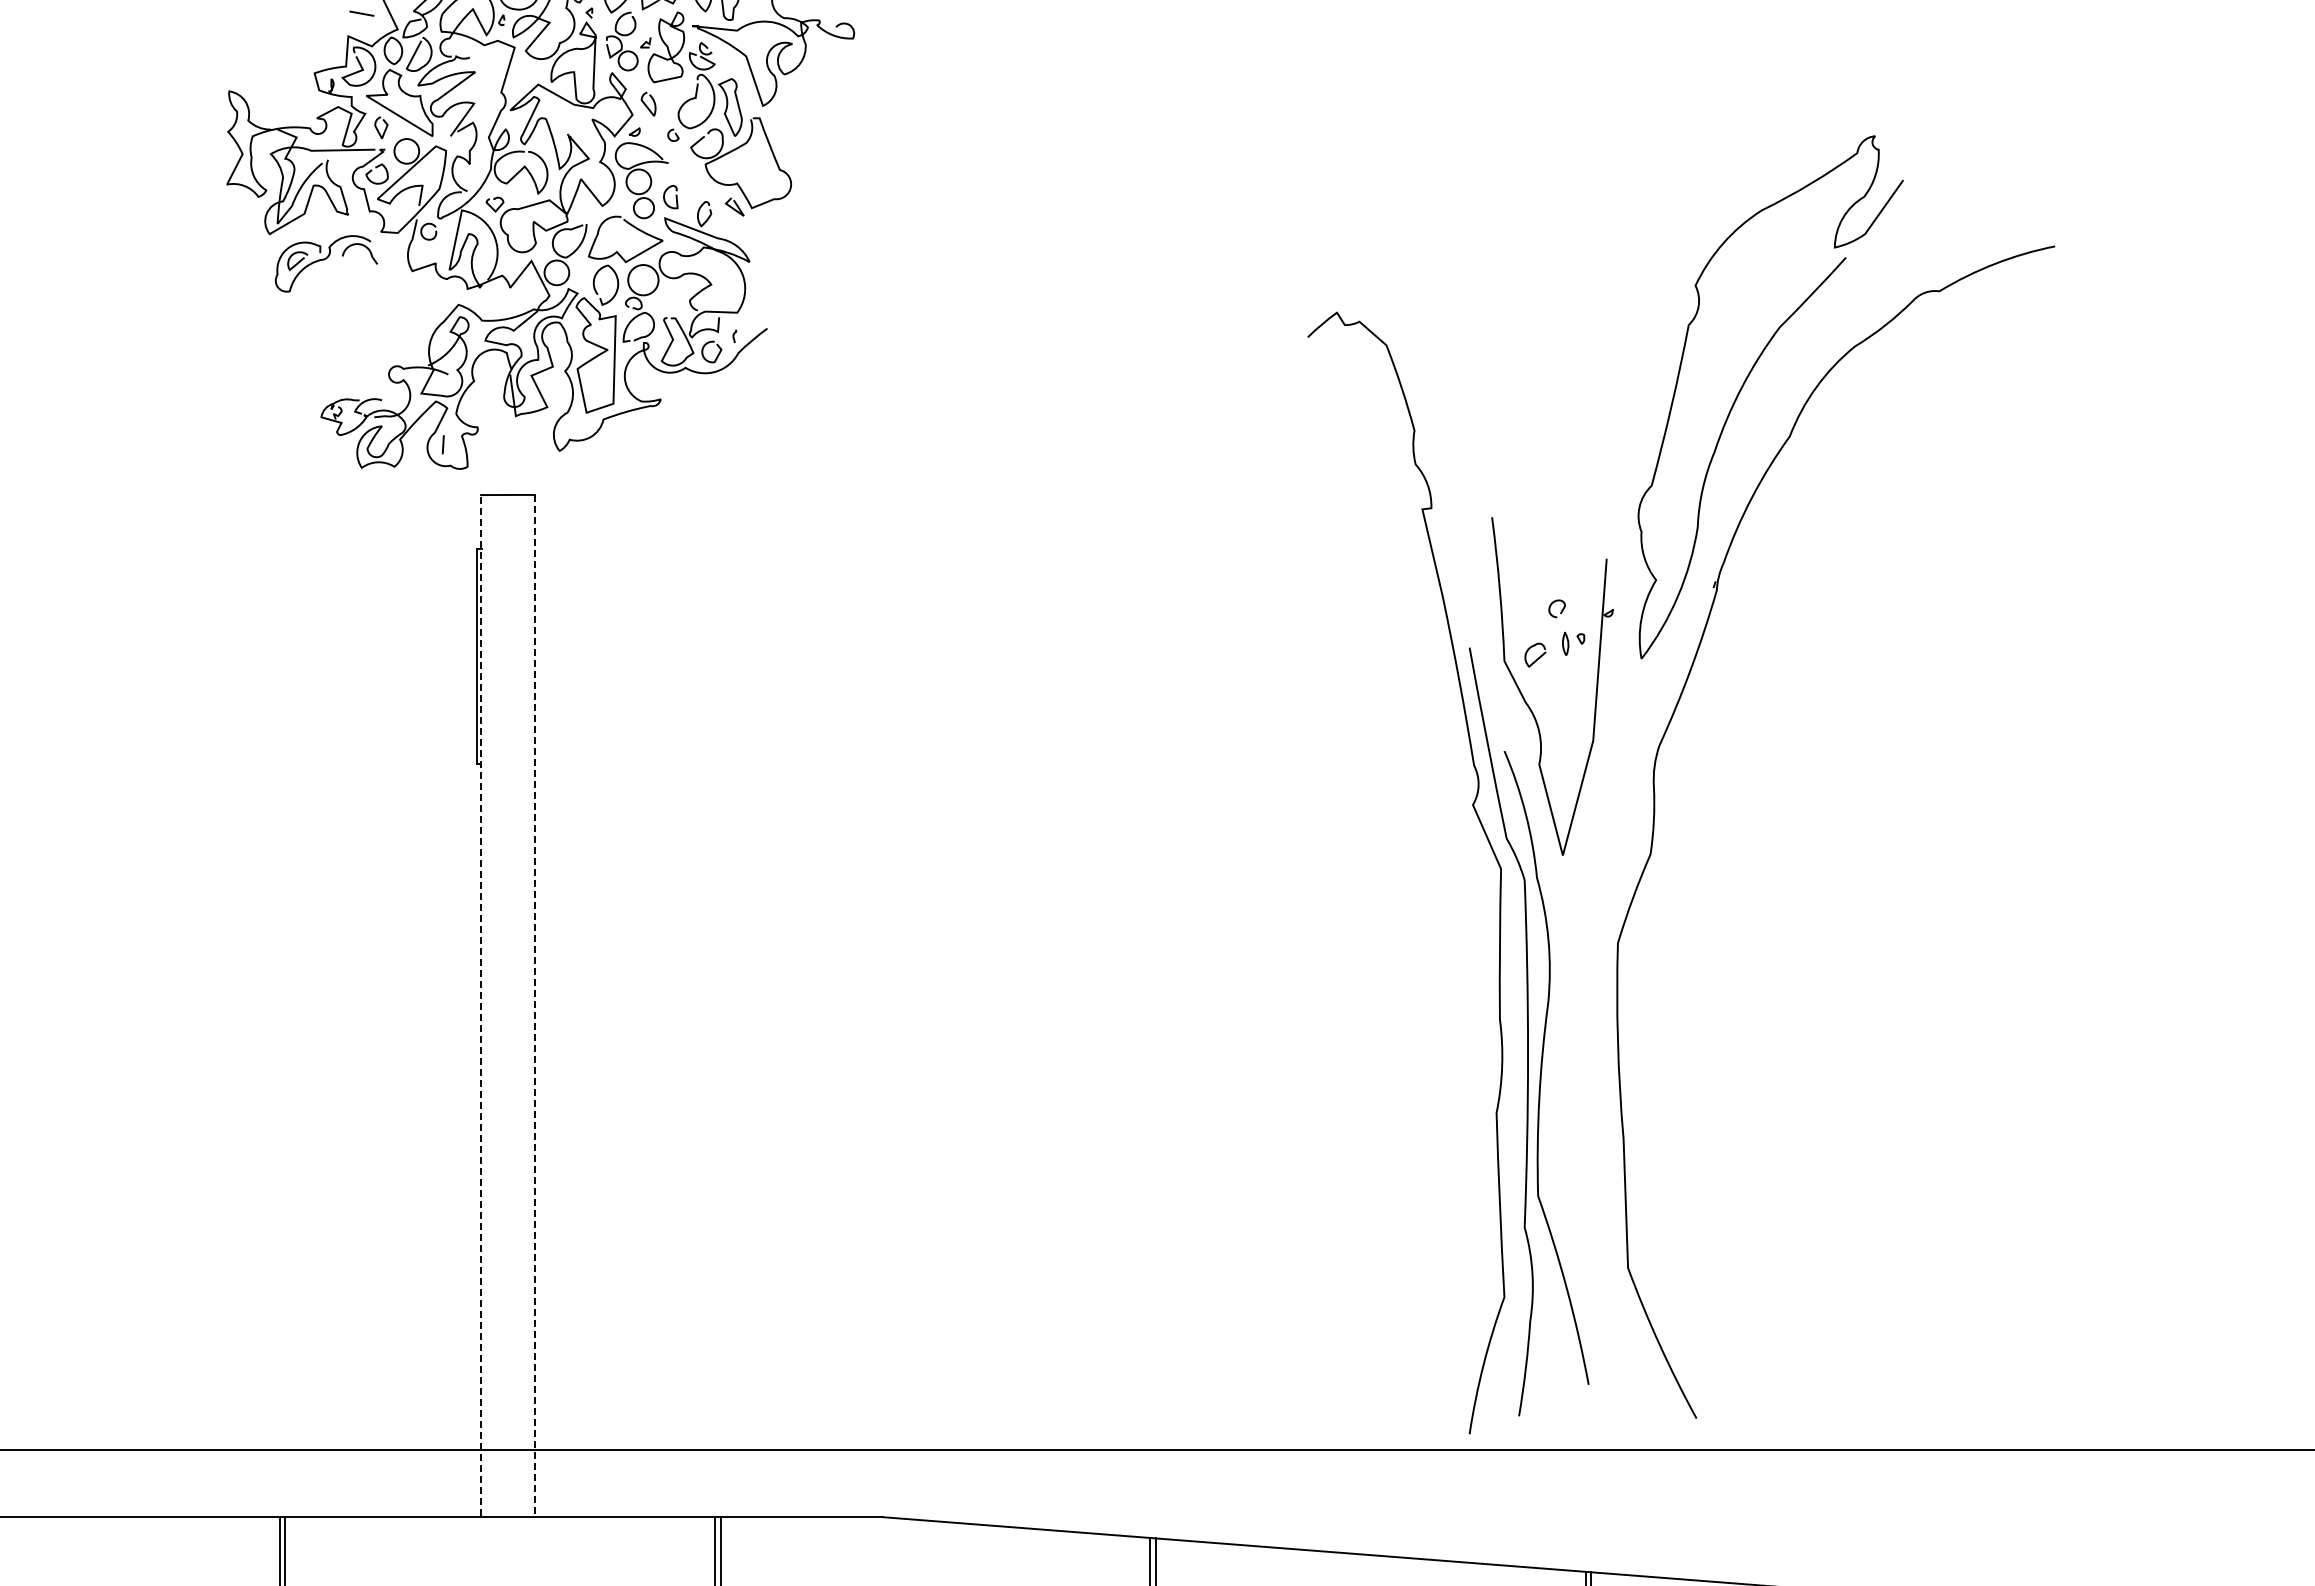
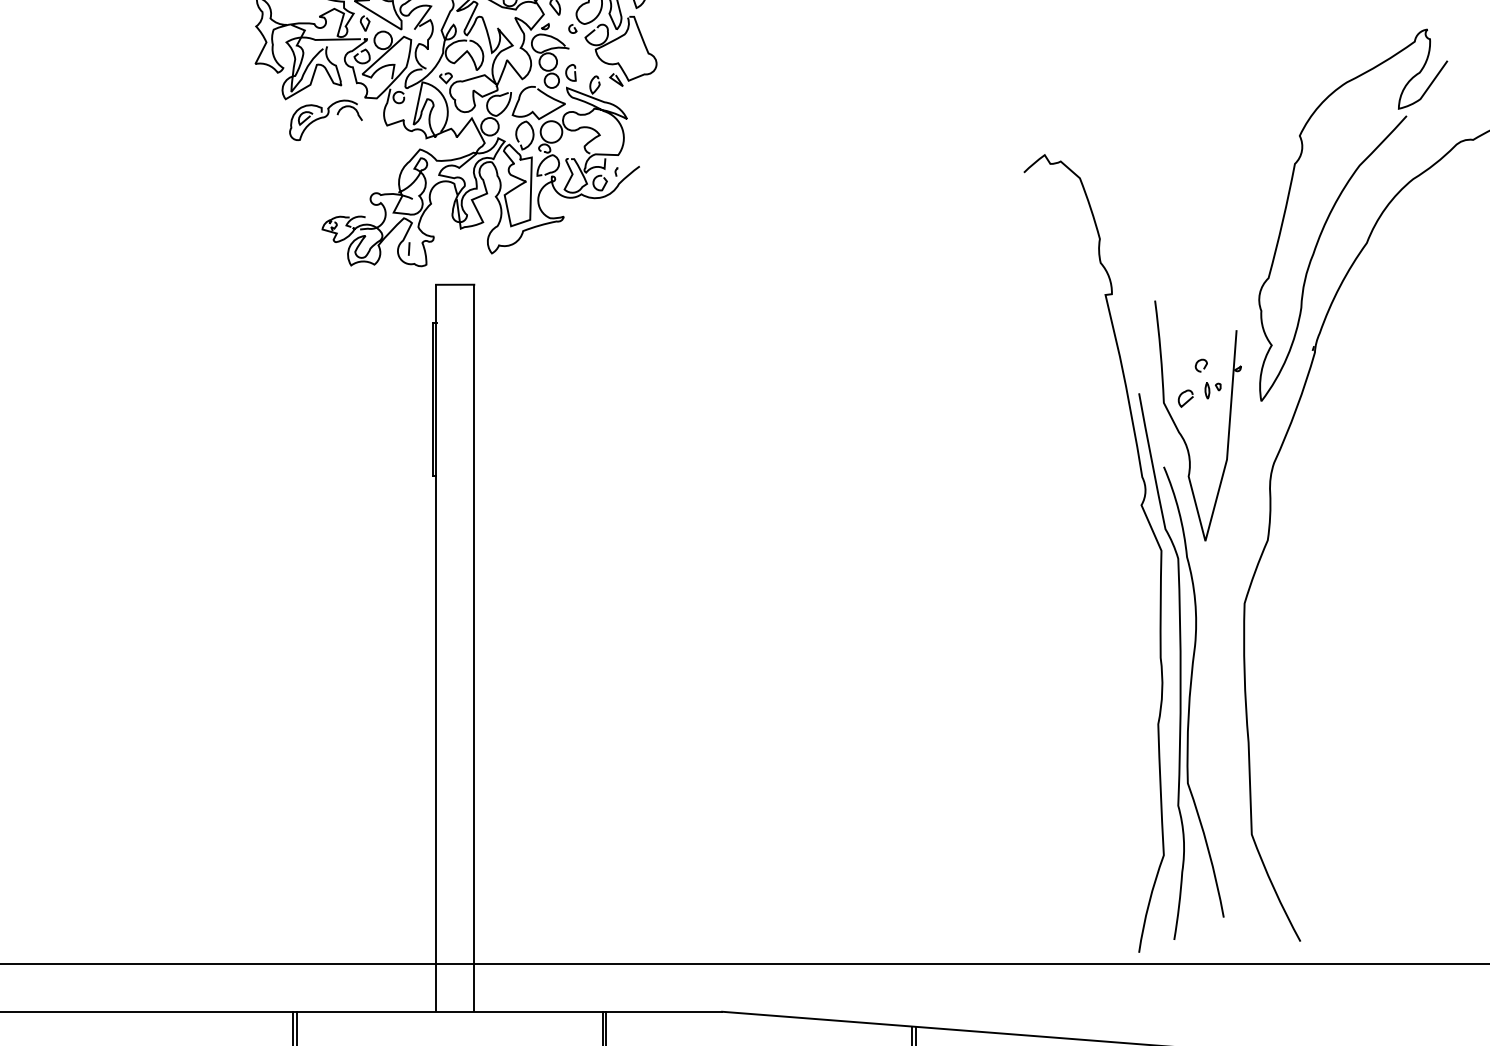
line: (481, 1004) -> (436, 647), dashed -> solid
line: (534, 1005) -> (474, 647), dashed -> solid

